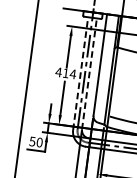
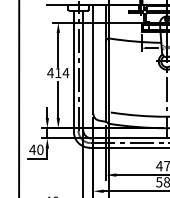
line: (80, 73) -> (73, 71), dashed -> solid
line: (89, 74) -> (83, 70), dashed -> solid
text: (32, 141) -> (32, 149), 50 -> 40

